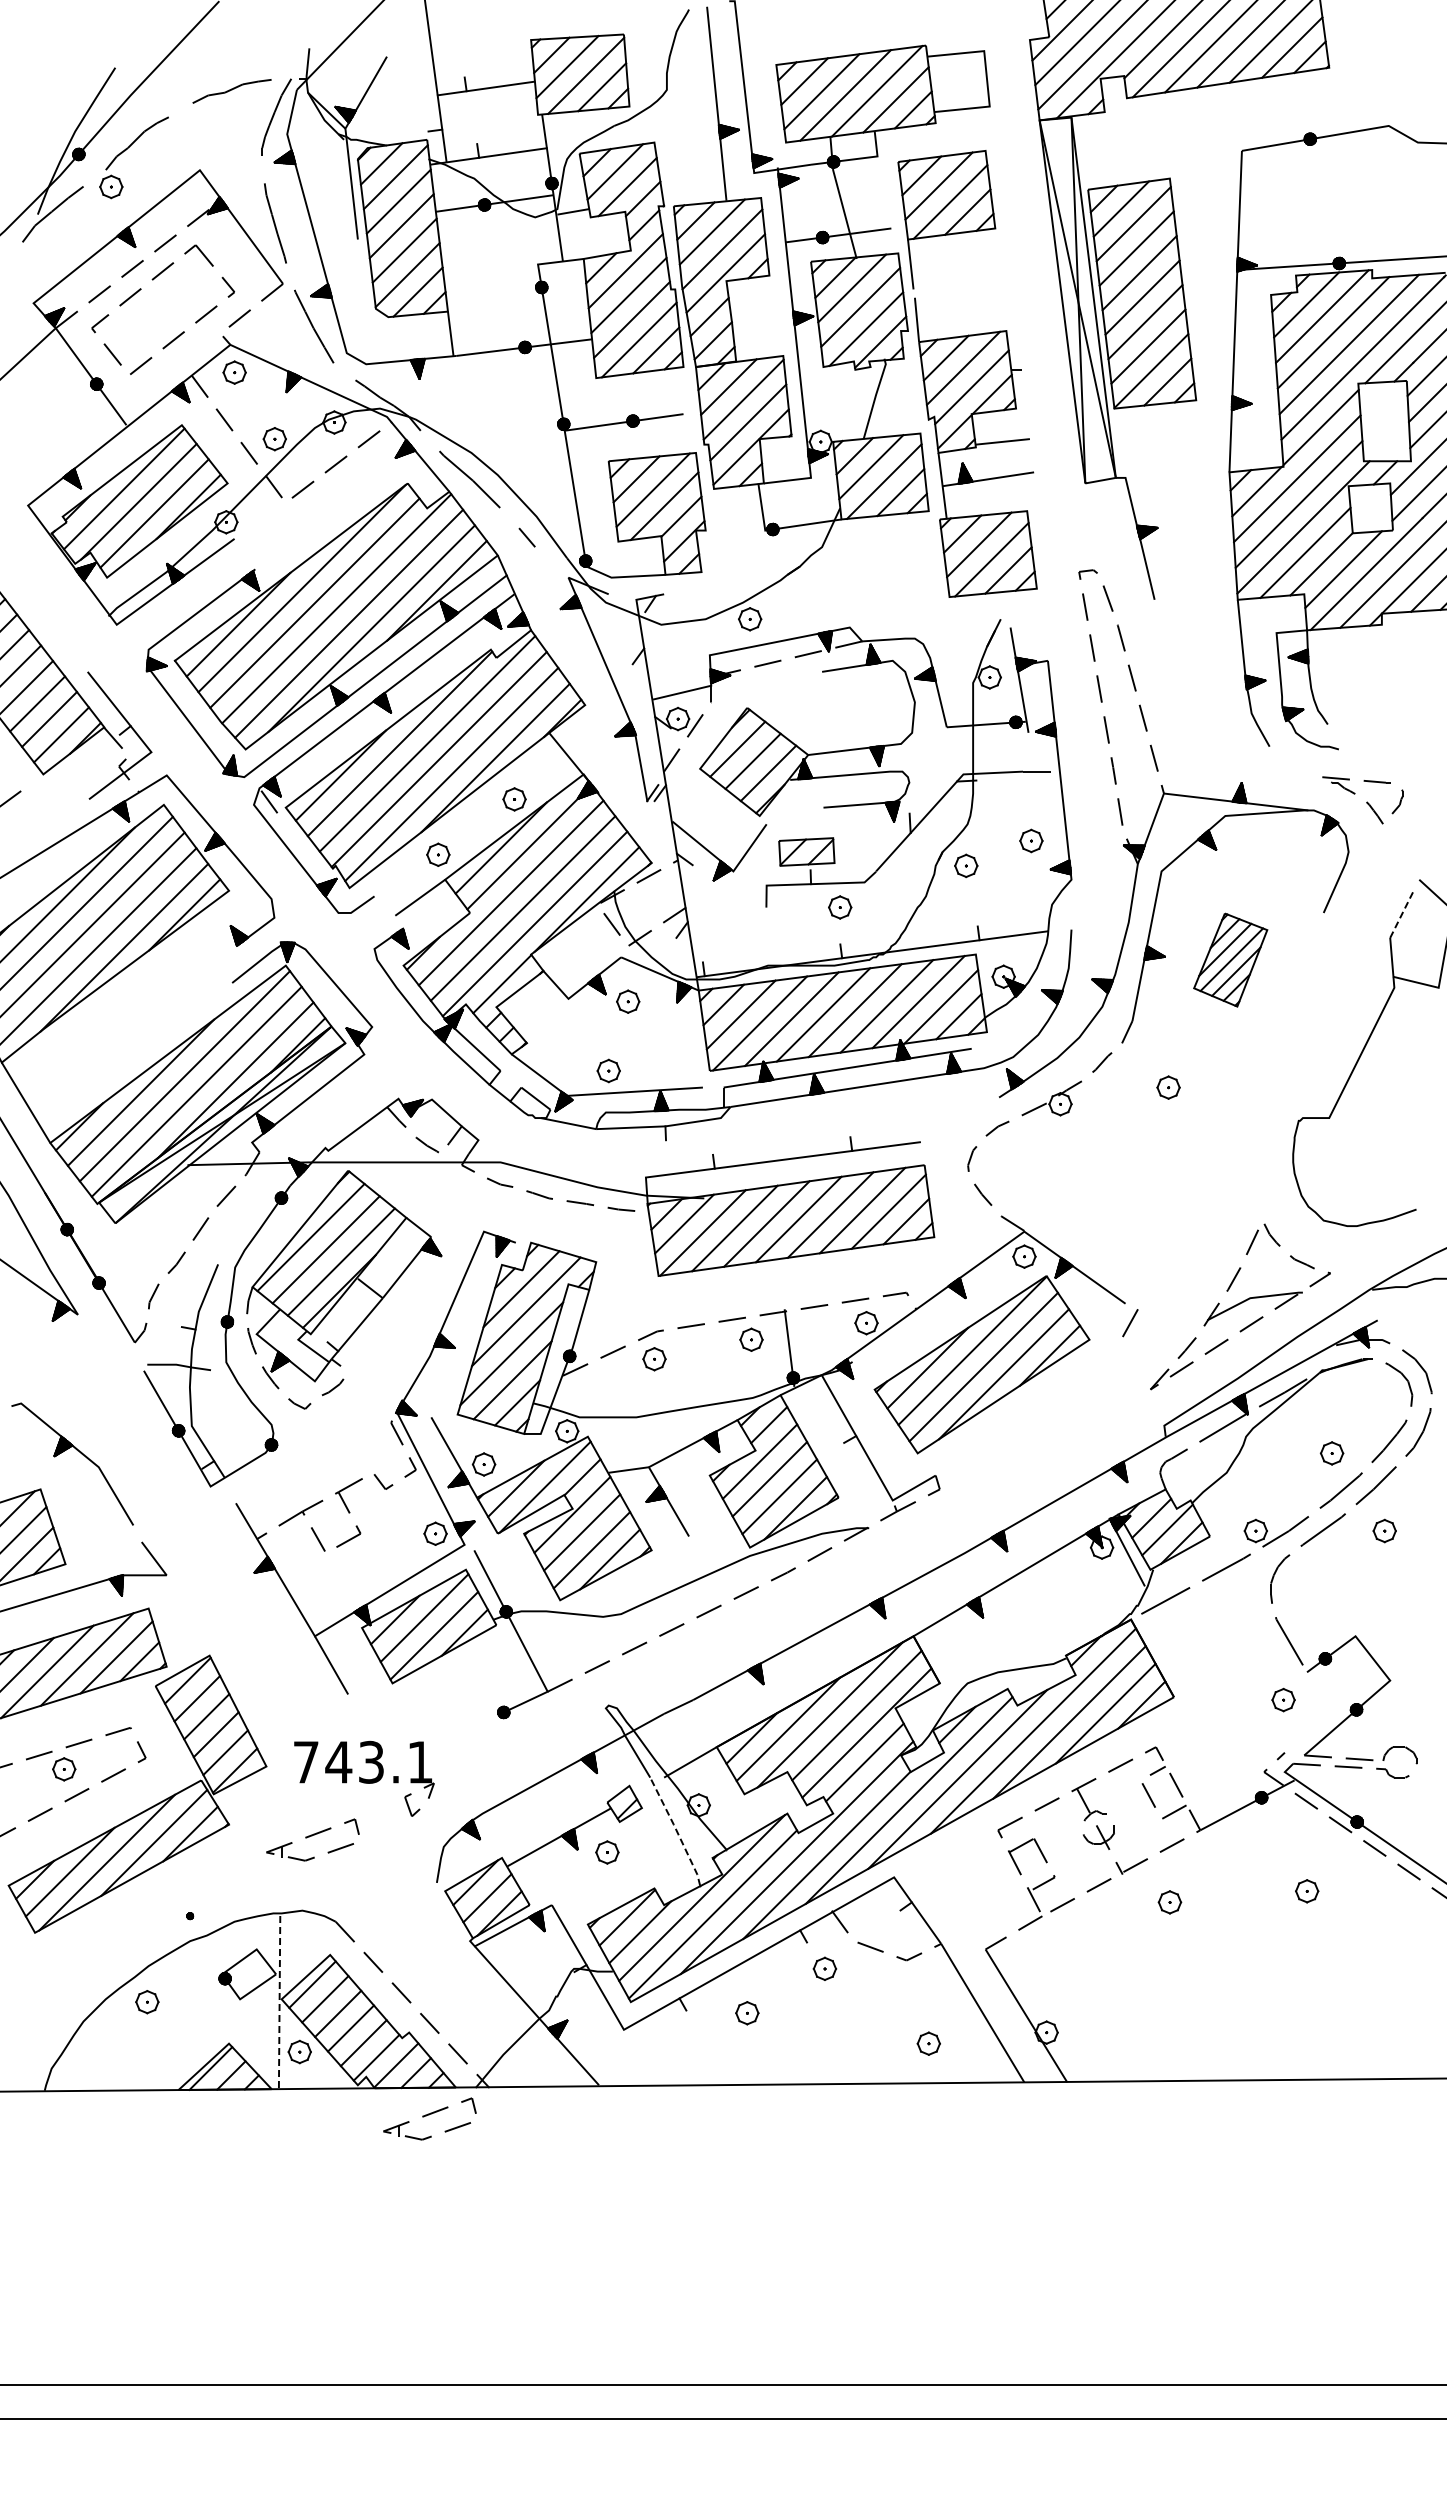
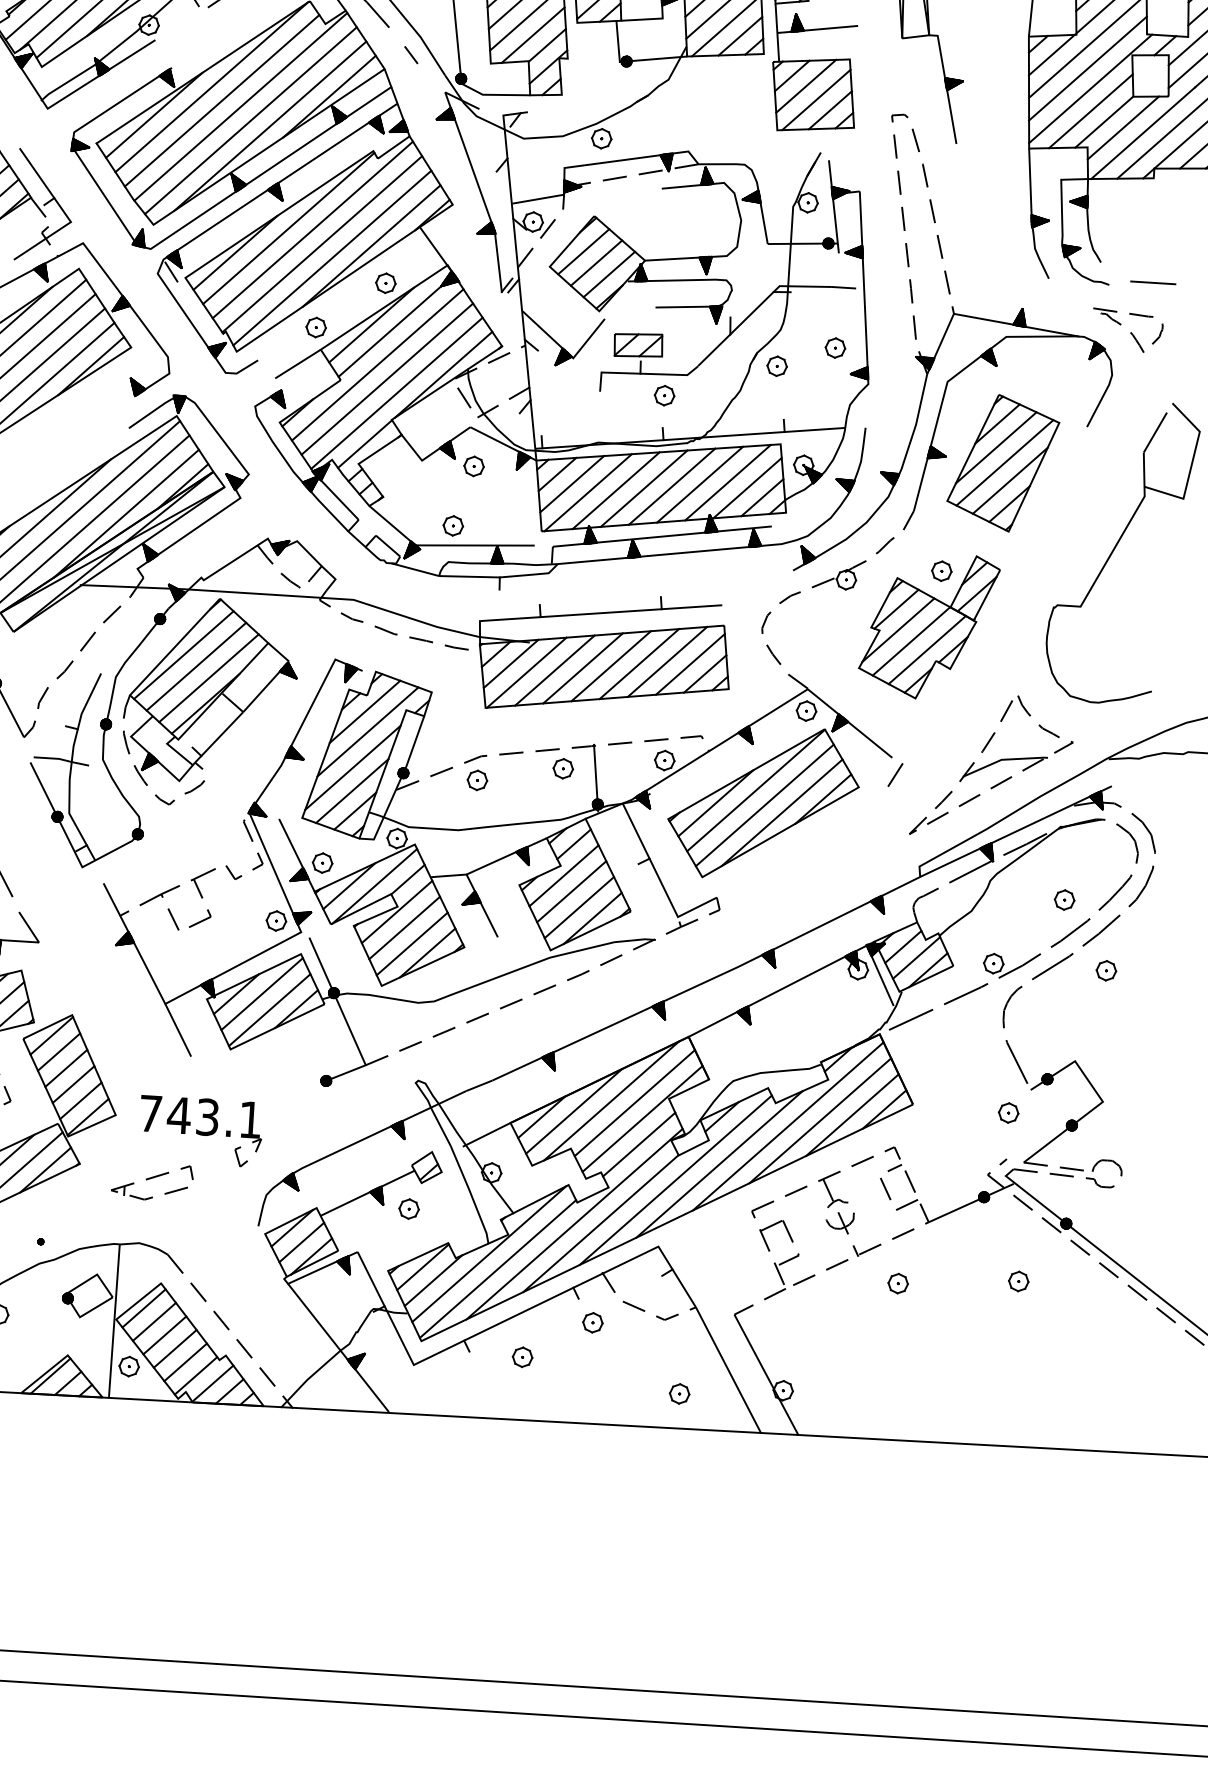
line: (1388, 743) -> (1153, 282), added
line: (1402, 913) -> (1155, 431), dashed -> solid
part: (1230, 959) -> (1002, 462), size x1.67
part: (1157, 1151) -> (928, 626), added
line: (676, 1830) -> (470, 1193), dashed -> solid
line: (279, 2000) -> (114, 1320), dashed -> solid
part: (429, 2118) -> (238, 1431), removed

